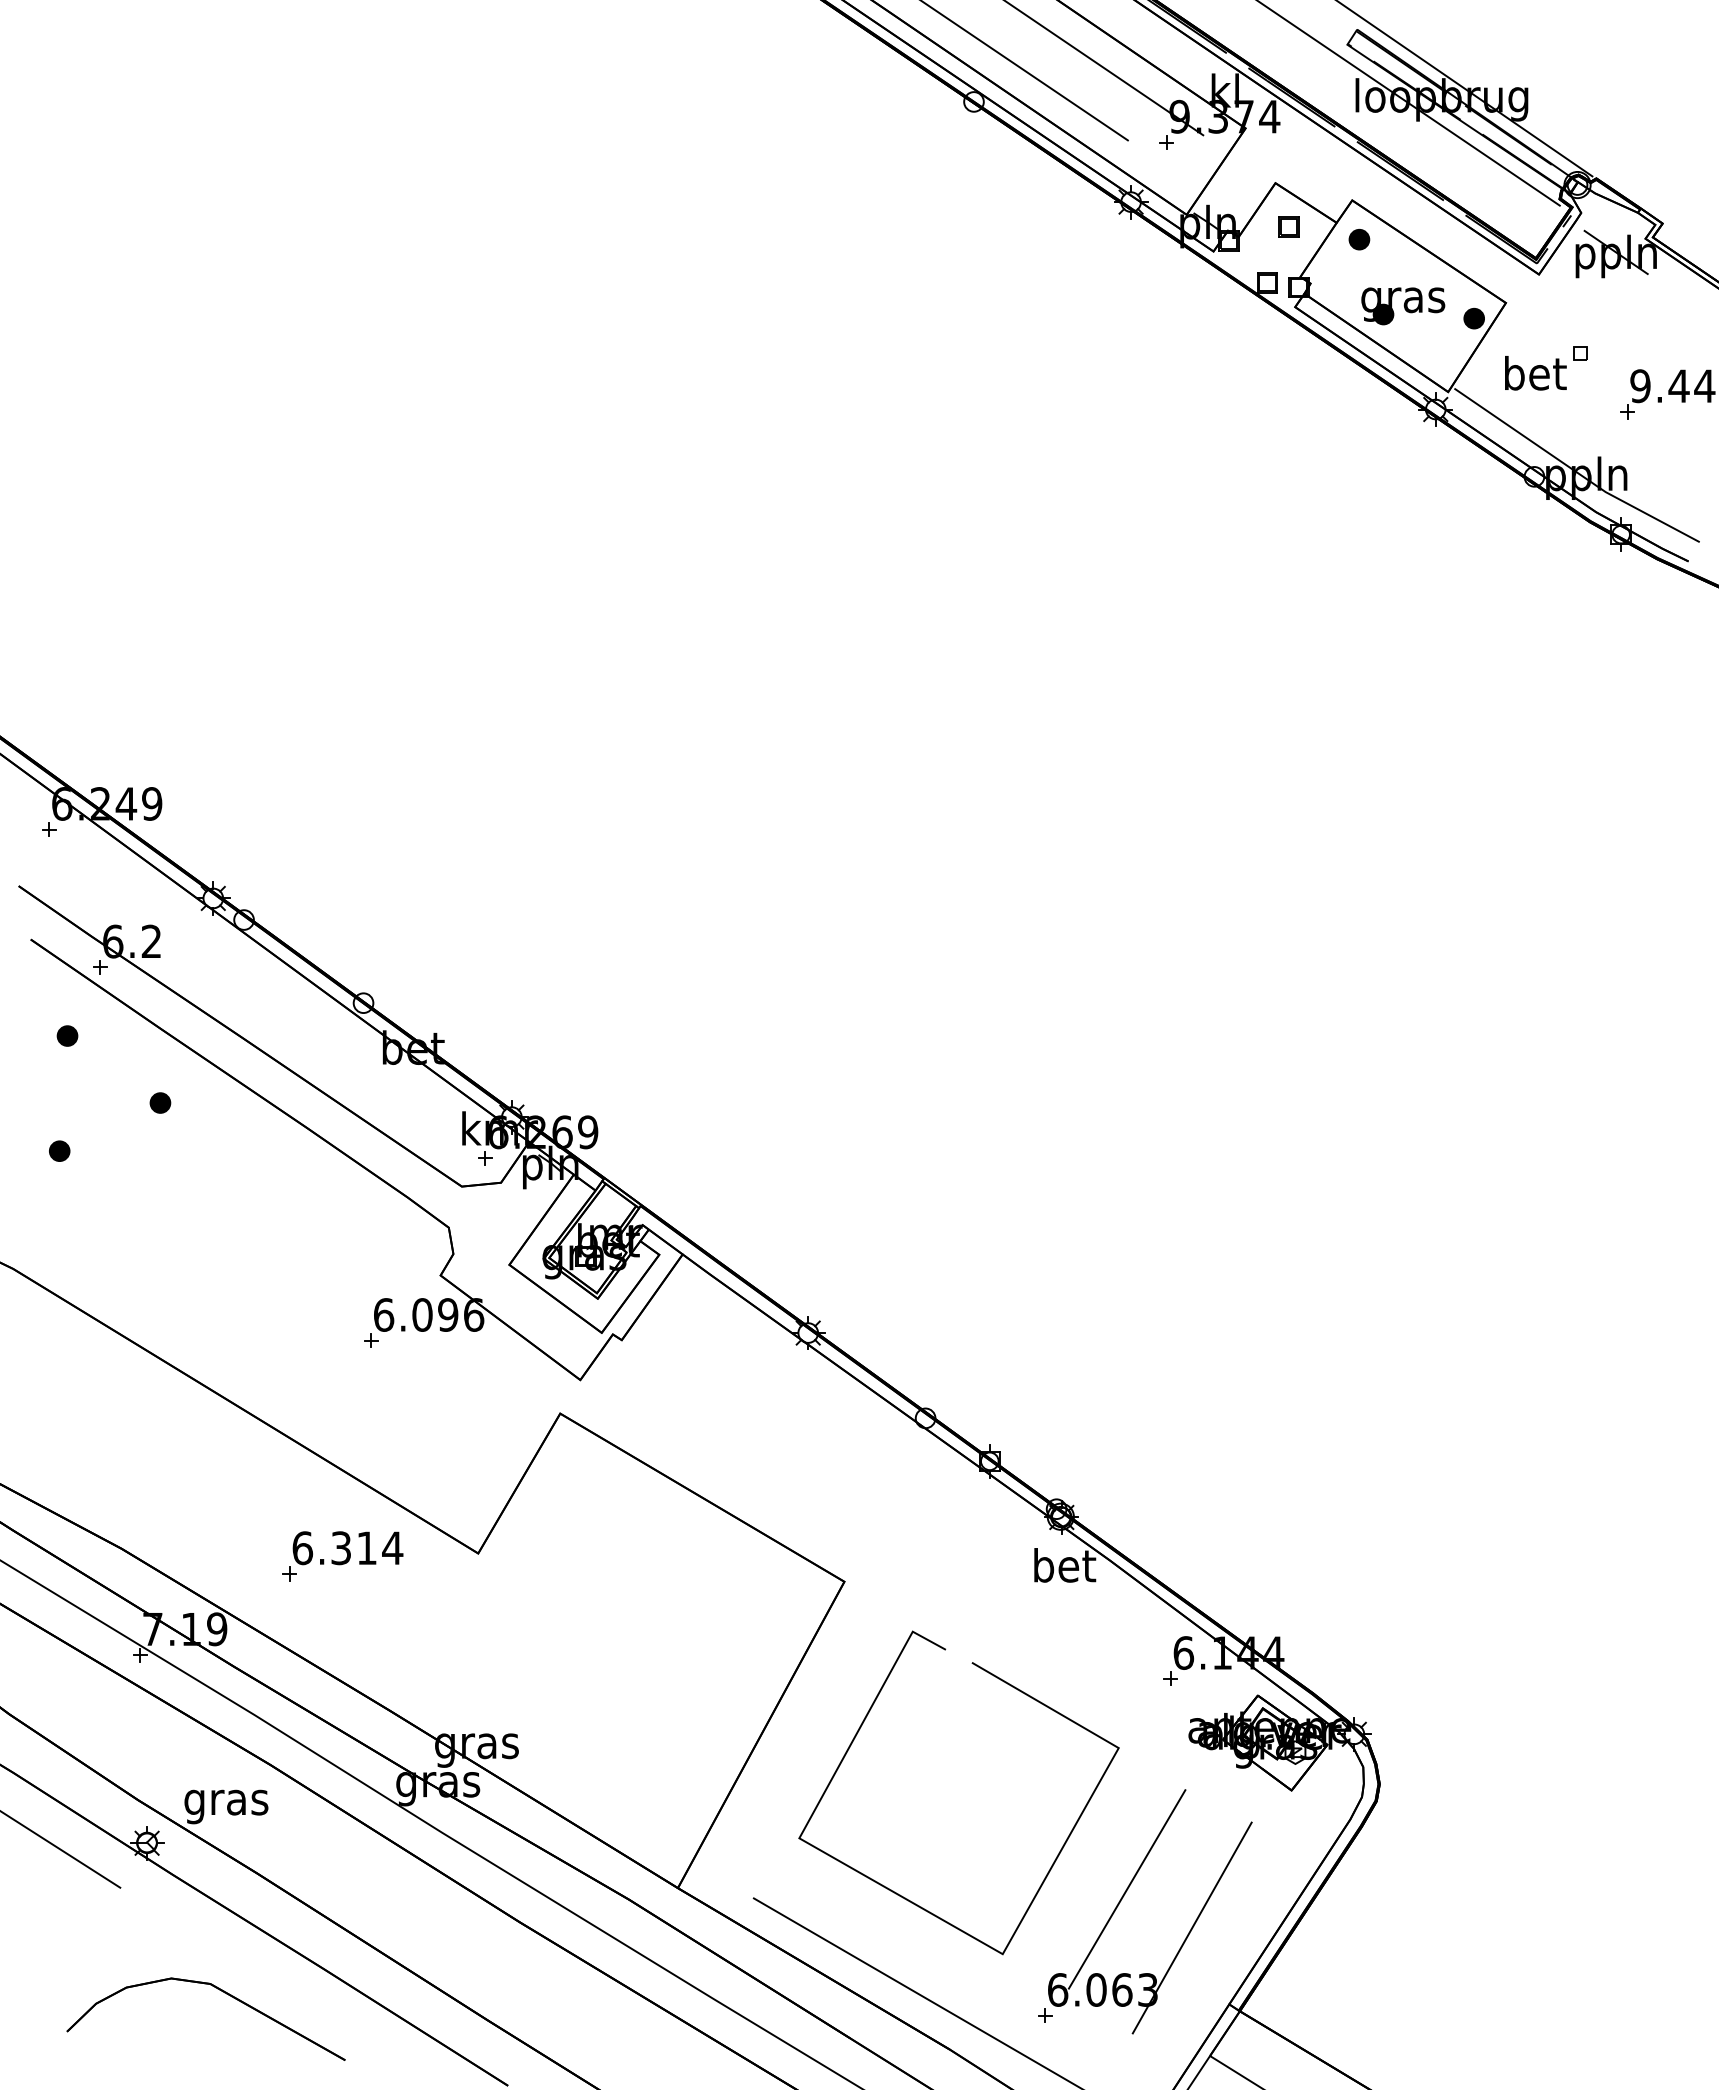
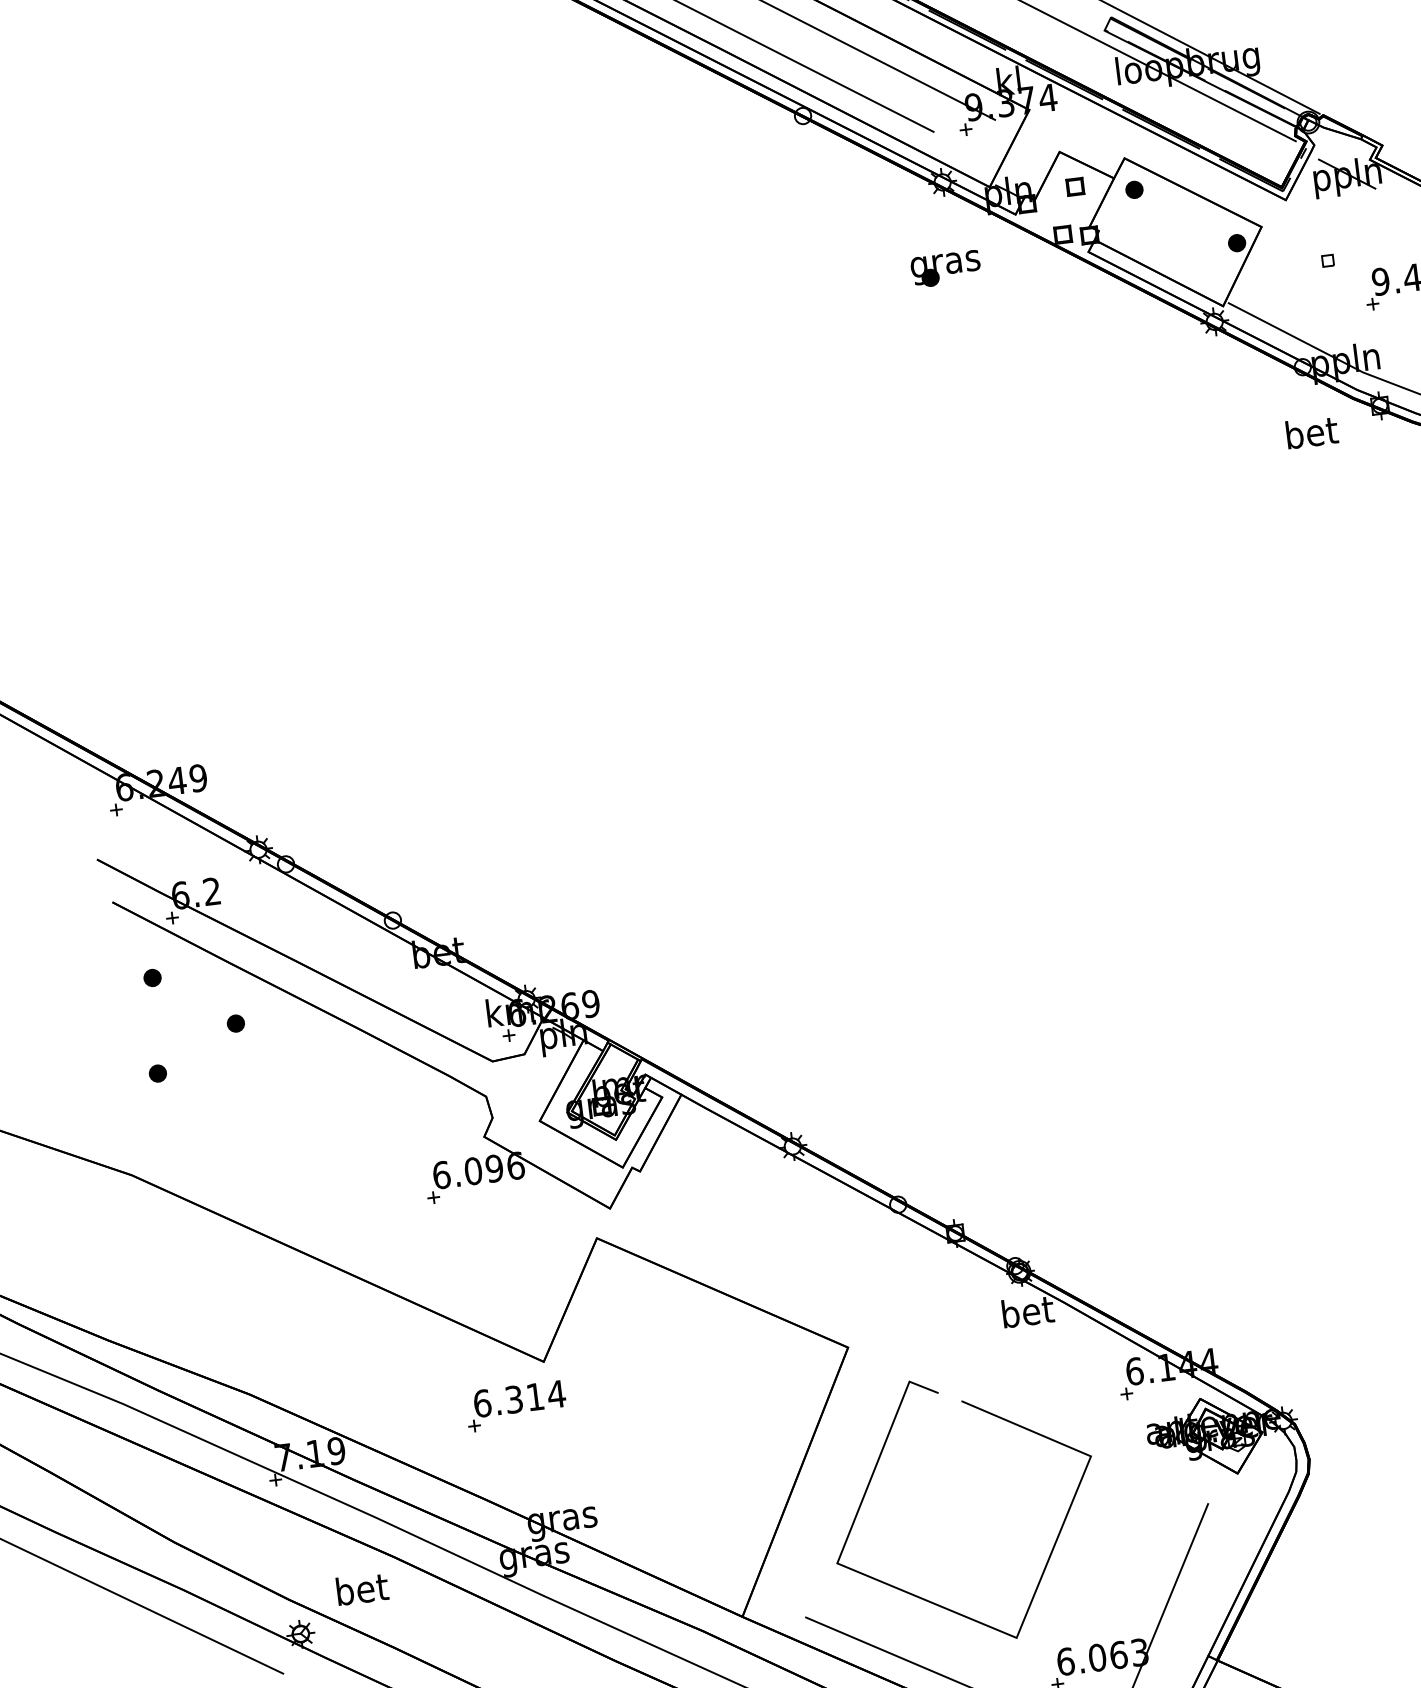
part: (1403, 306) -> (946, 269), moved
text: (1535, 373) -> (1311, 432), moved
part: (342, 1556) -> (516, 1406), moved
text: (226, 1802) -> (362, 1592), gras -> bet
line: (1126, 1889) -> (1111, 1571), removed

